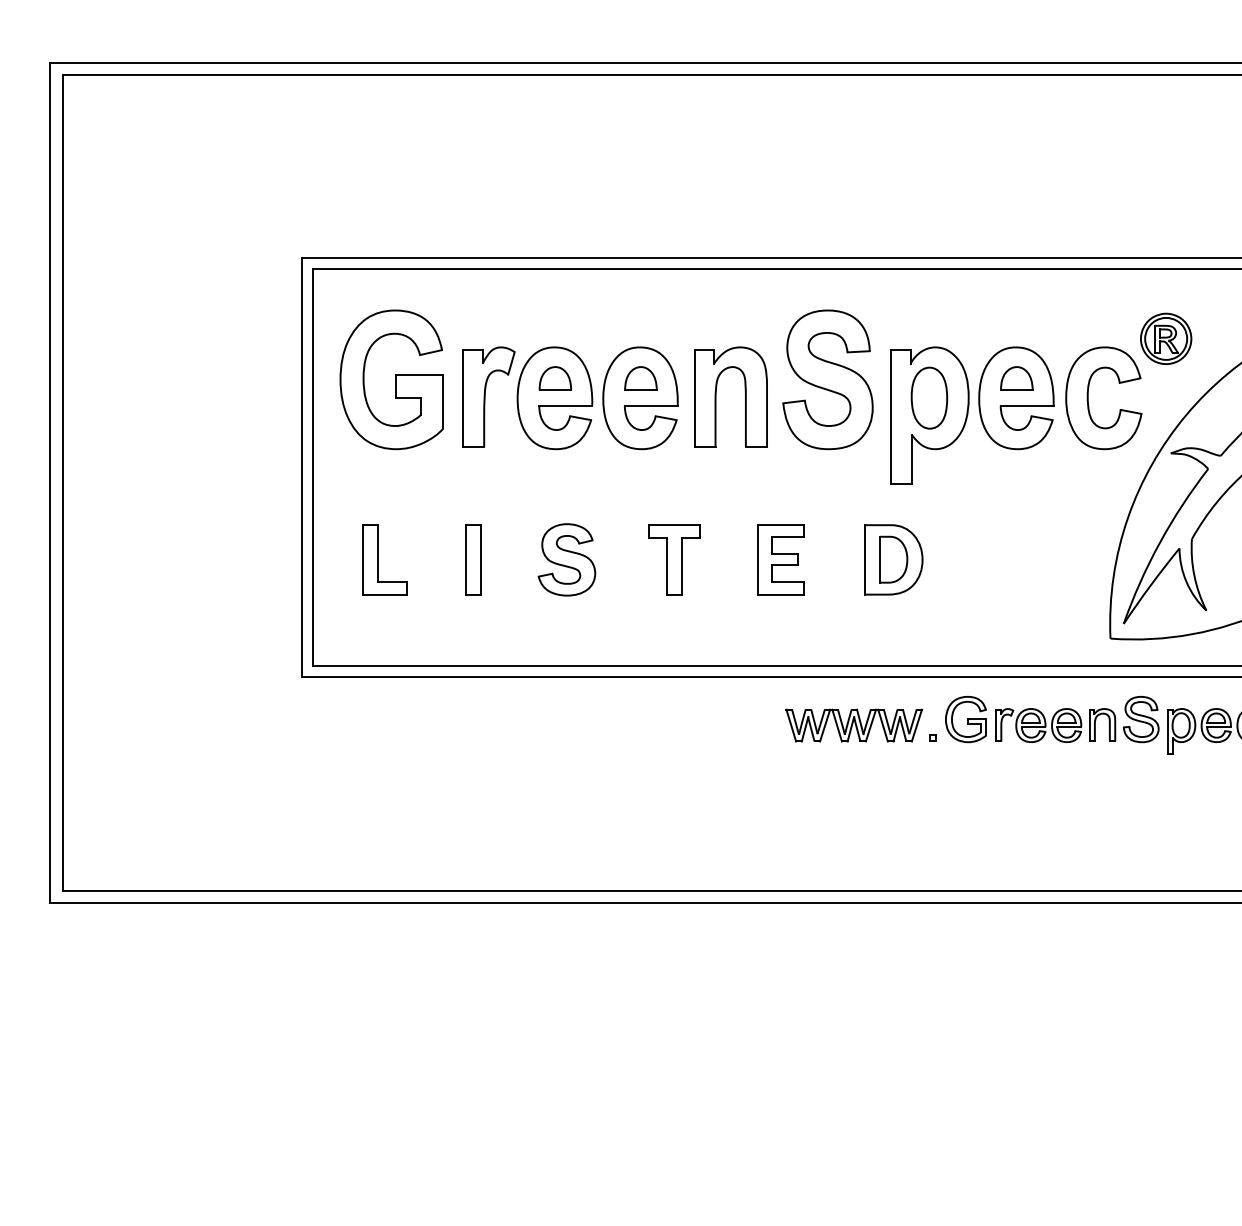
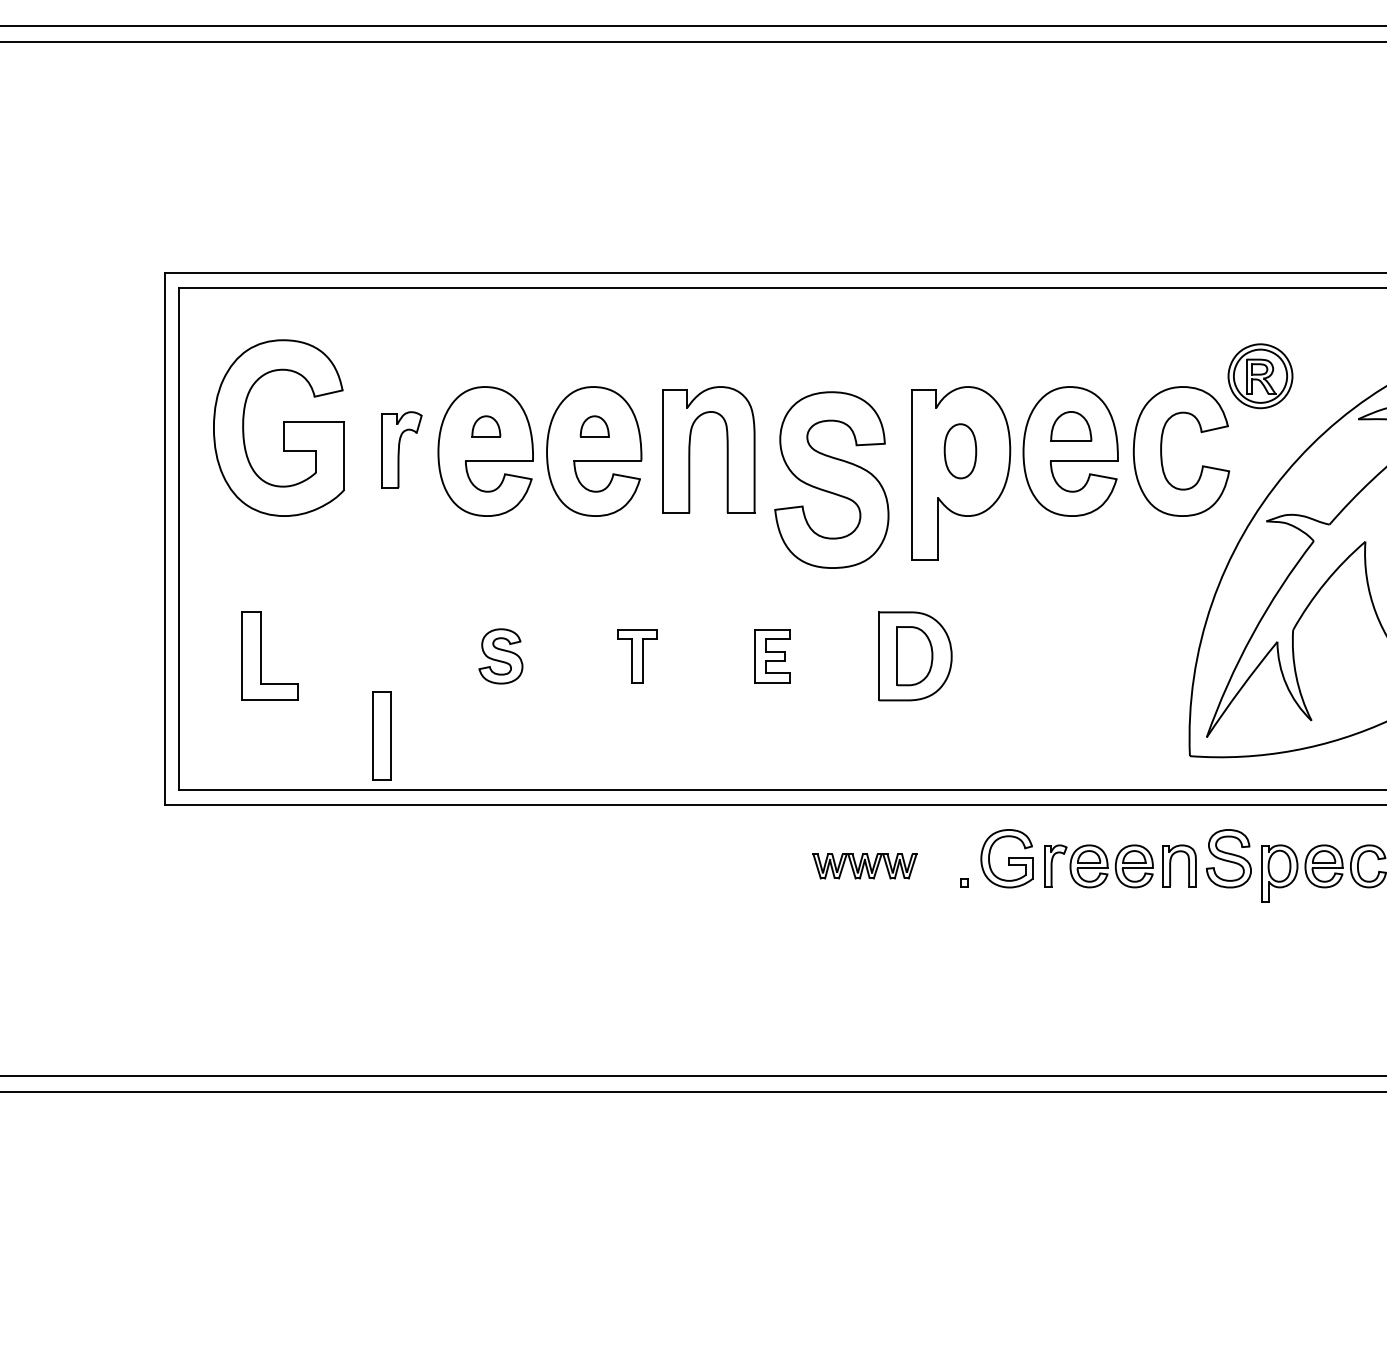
part: (555, 378) -> (486, 426), size x0.7
part: (640, 378) -> (594, 426), size x0.7
part: (827, 379) -> (831, 479), moved
part: (488, 396) -> (401, 449), size x0.6
part: (929, 397) -> (960, 450), size x0.7
part: (473, 559) -> (382, 735), moved
part: (566, 559) -> (500, 655), size x0.6
part: (674, 559) -> (637, 655), size x0.6
part: (780, 559) -> (771, 655), size x0.6
part: (853, 725) -> (864, 866), size x0.6

